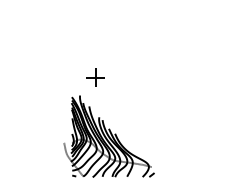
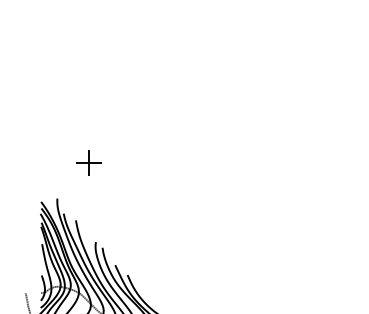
part: (95, 77) -> (88, 162), size x0.7

